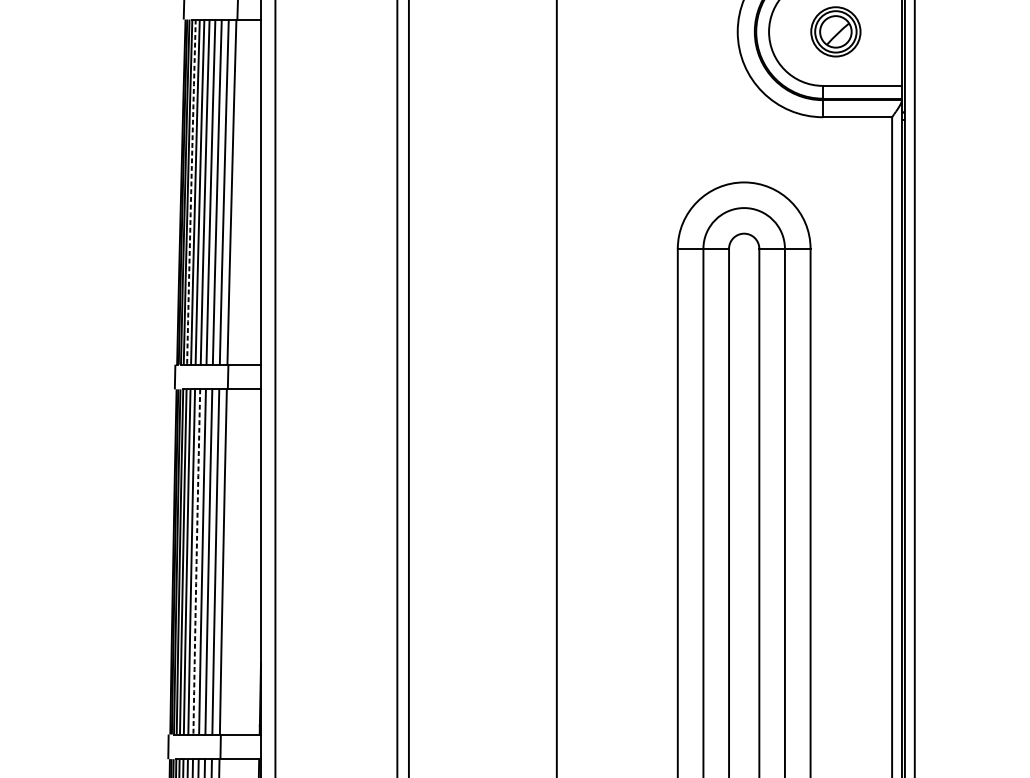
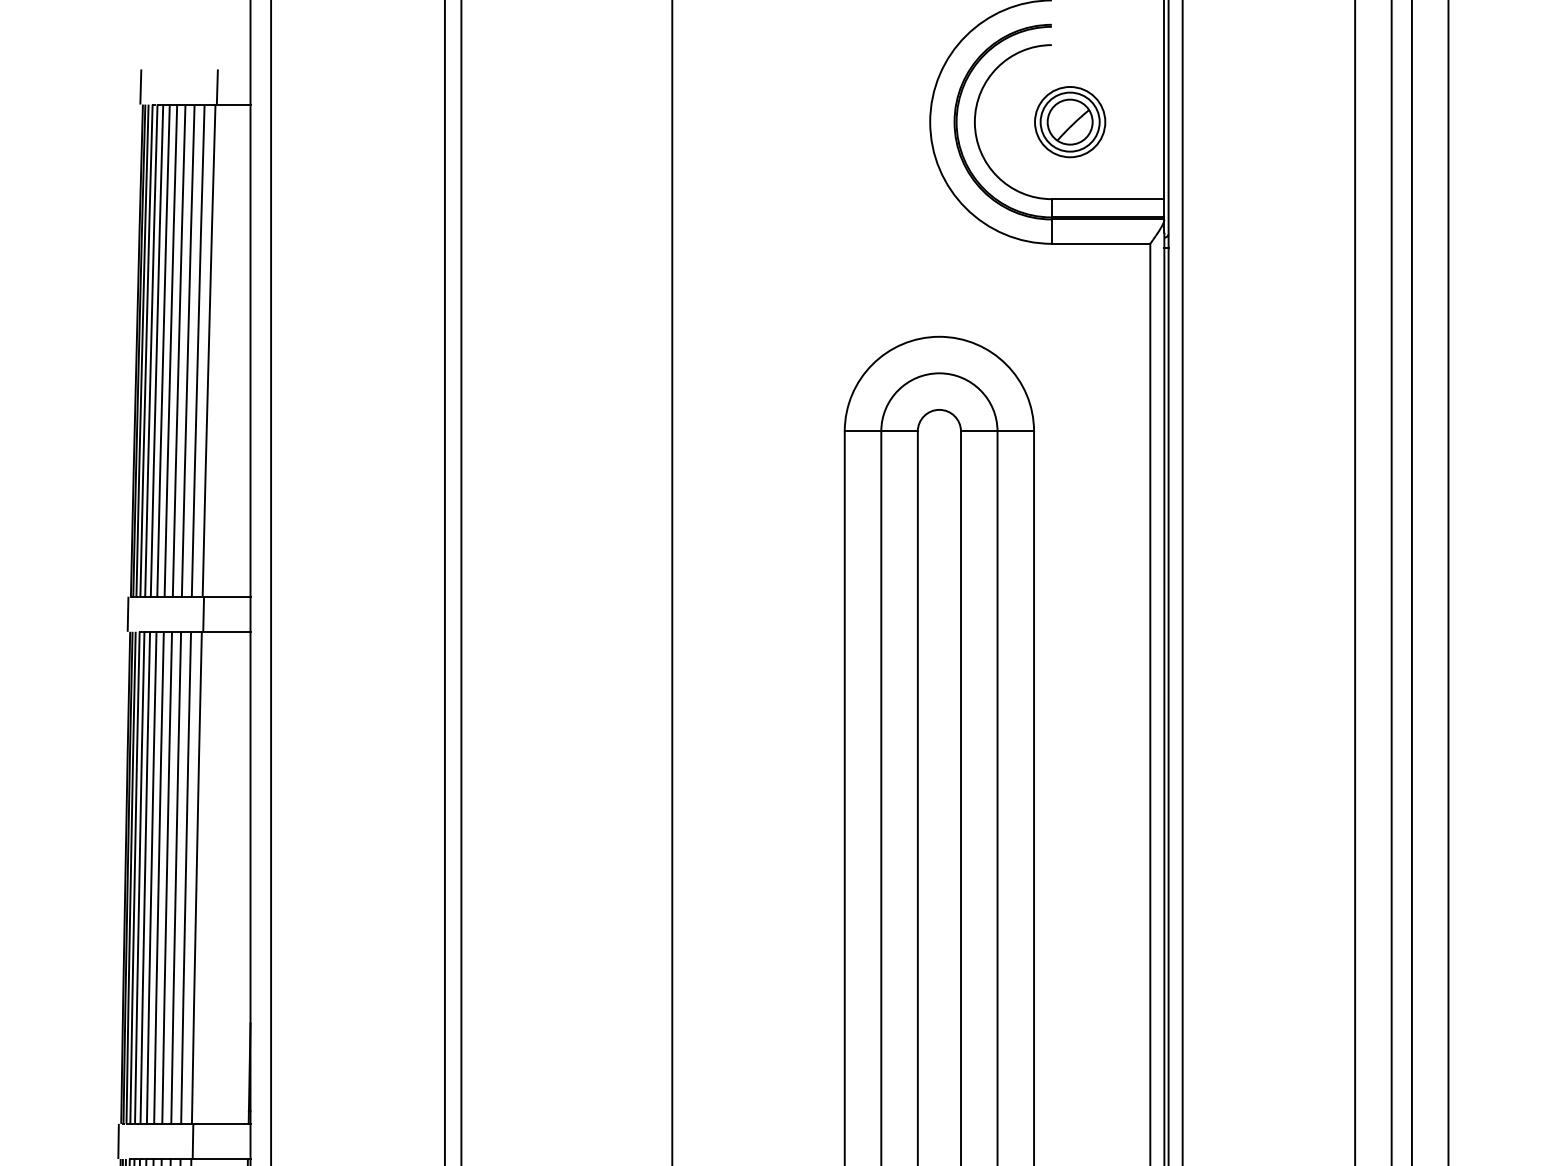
arc: (191, 192) -> (151, 350), dashed -> solid
arc: (196, 561) -> (158, 877), dashed -> solid

